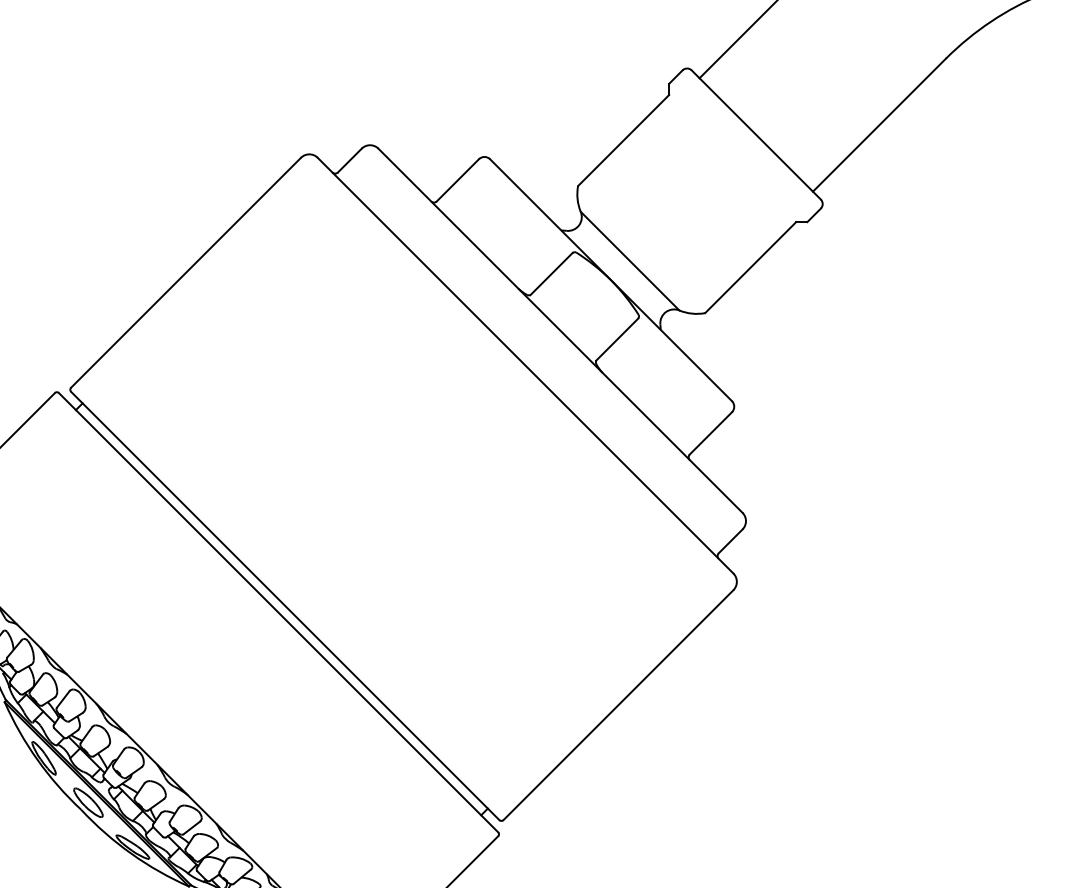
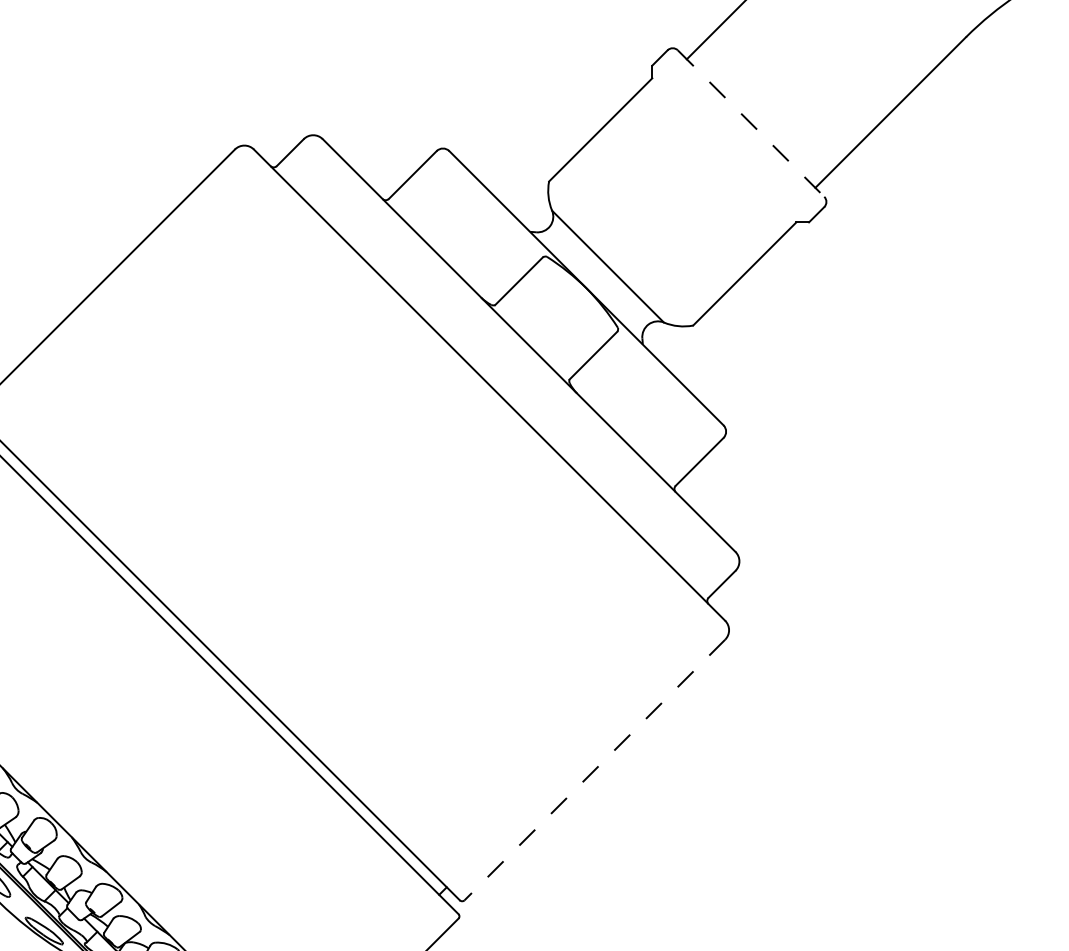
line: (756, 135) -> (751, 124), solid -> dashed
line: (618, 705) -> (594, 770), solid -> dashed

